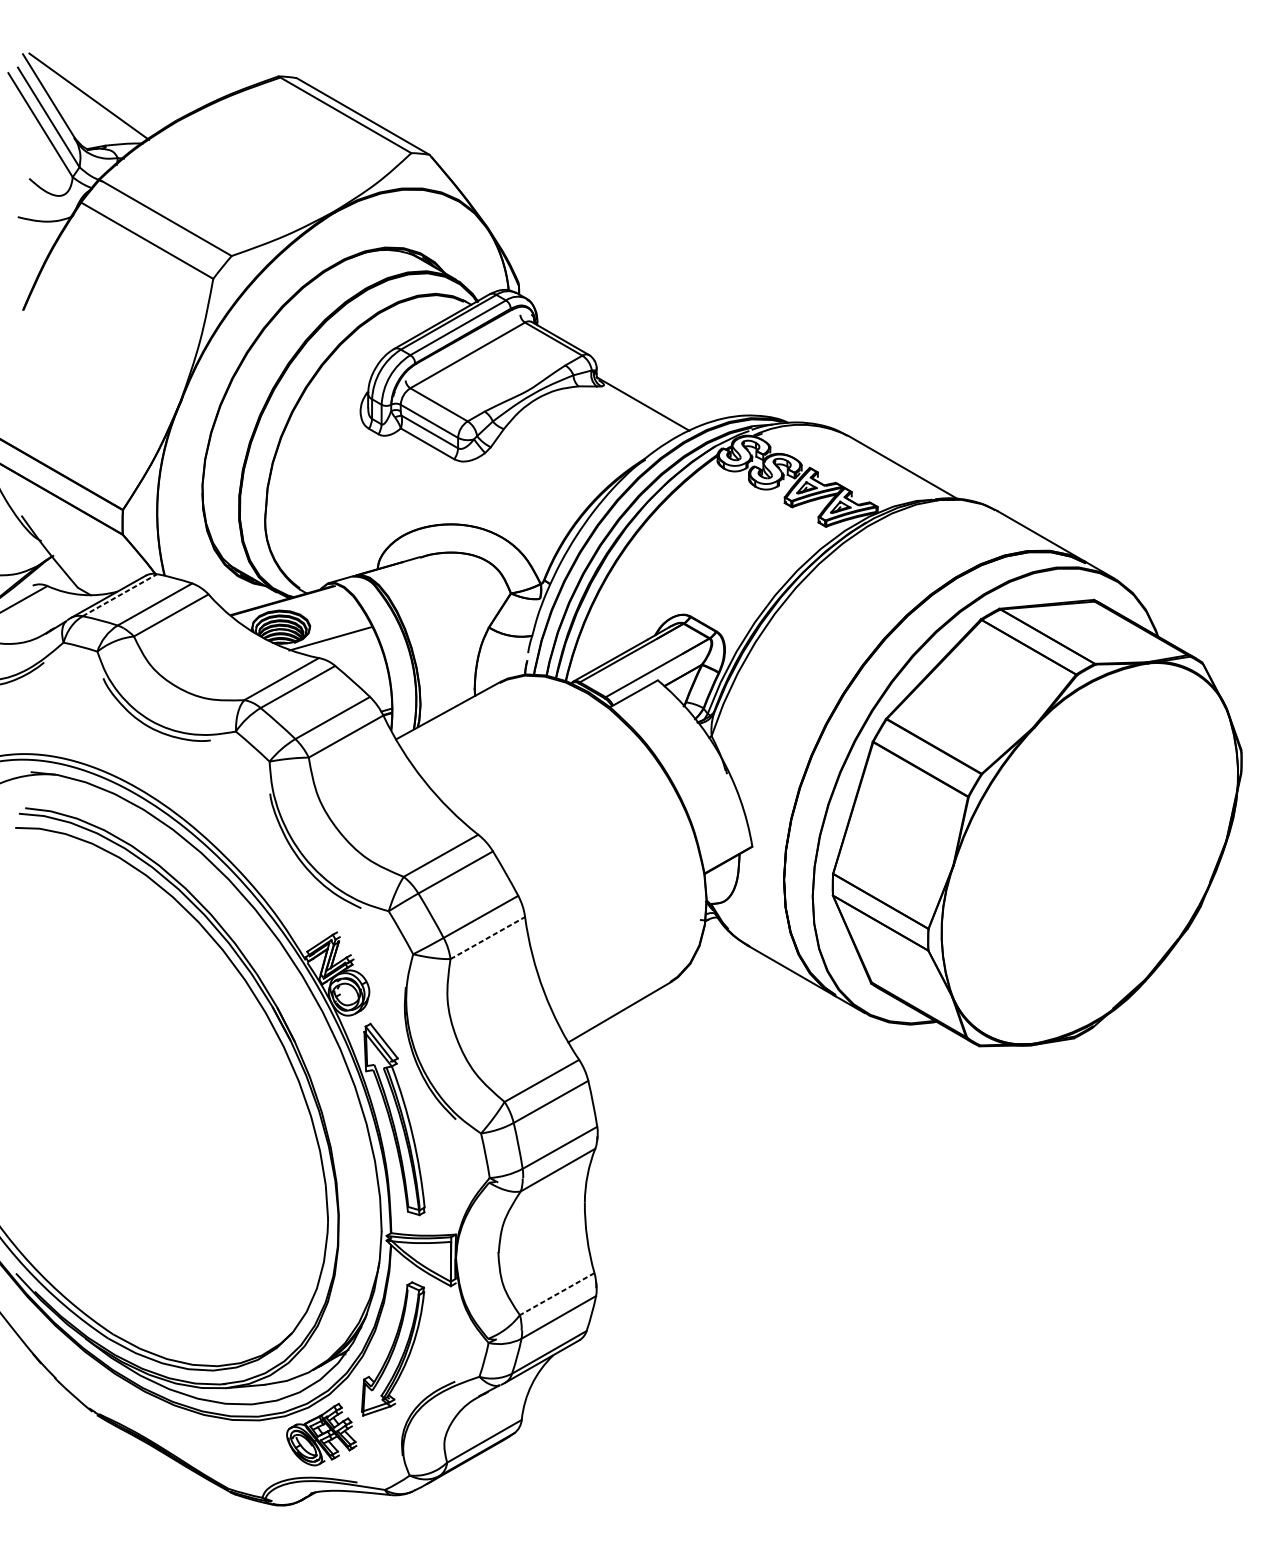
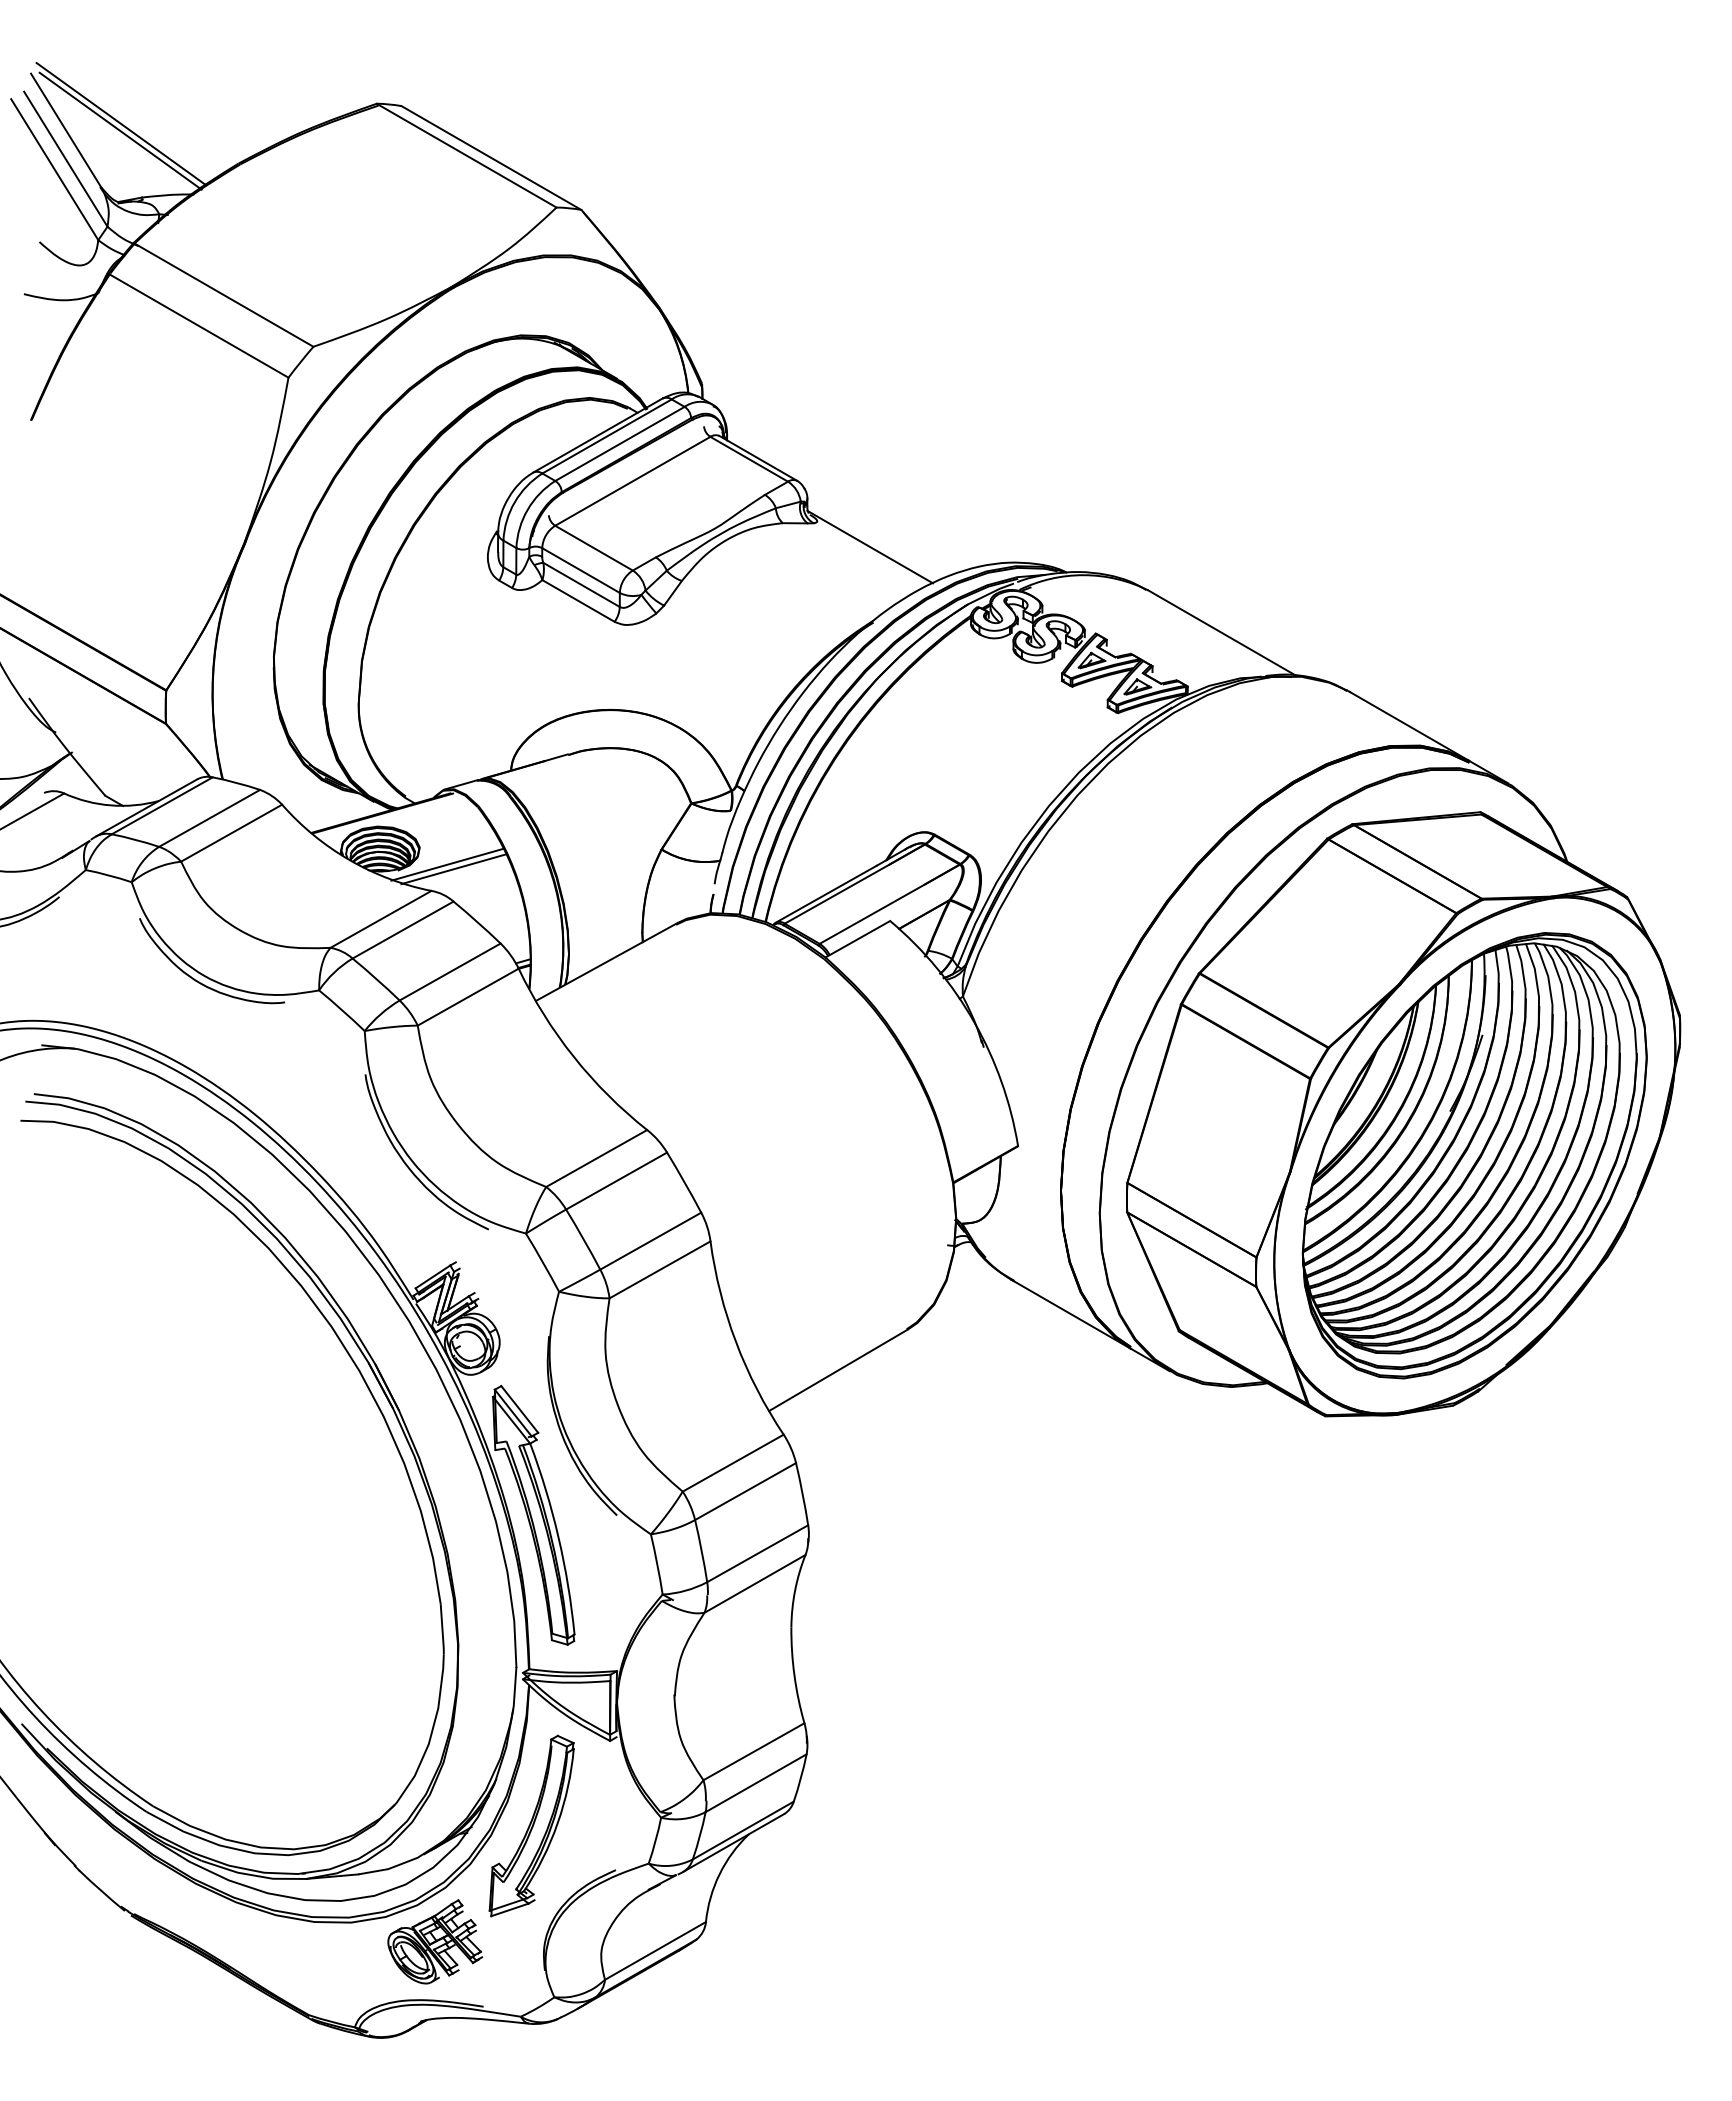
line: (89, 91) -> (121, 124), added
line: (120, 594) -> (162, 805), dashed -> solid
line: (334, 642) -> (452, 869), added
part: (1089, 853) -> (1474, 1155), added
line: (488, 937) -> (660, 1269), dashed -> solid
line: (556, 1293) -> (753, 1751), dashed -> solid

